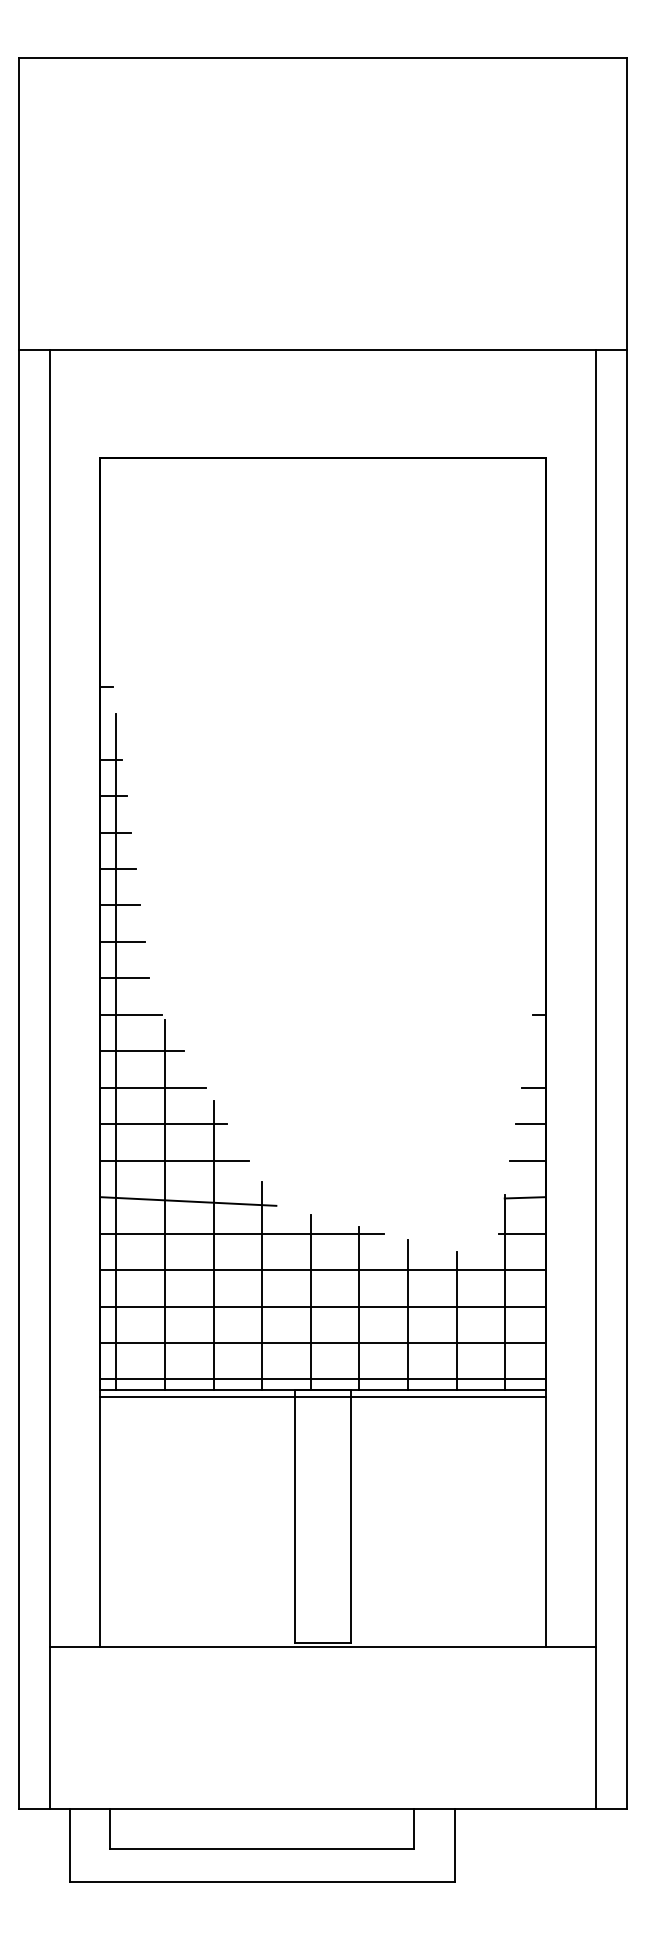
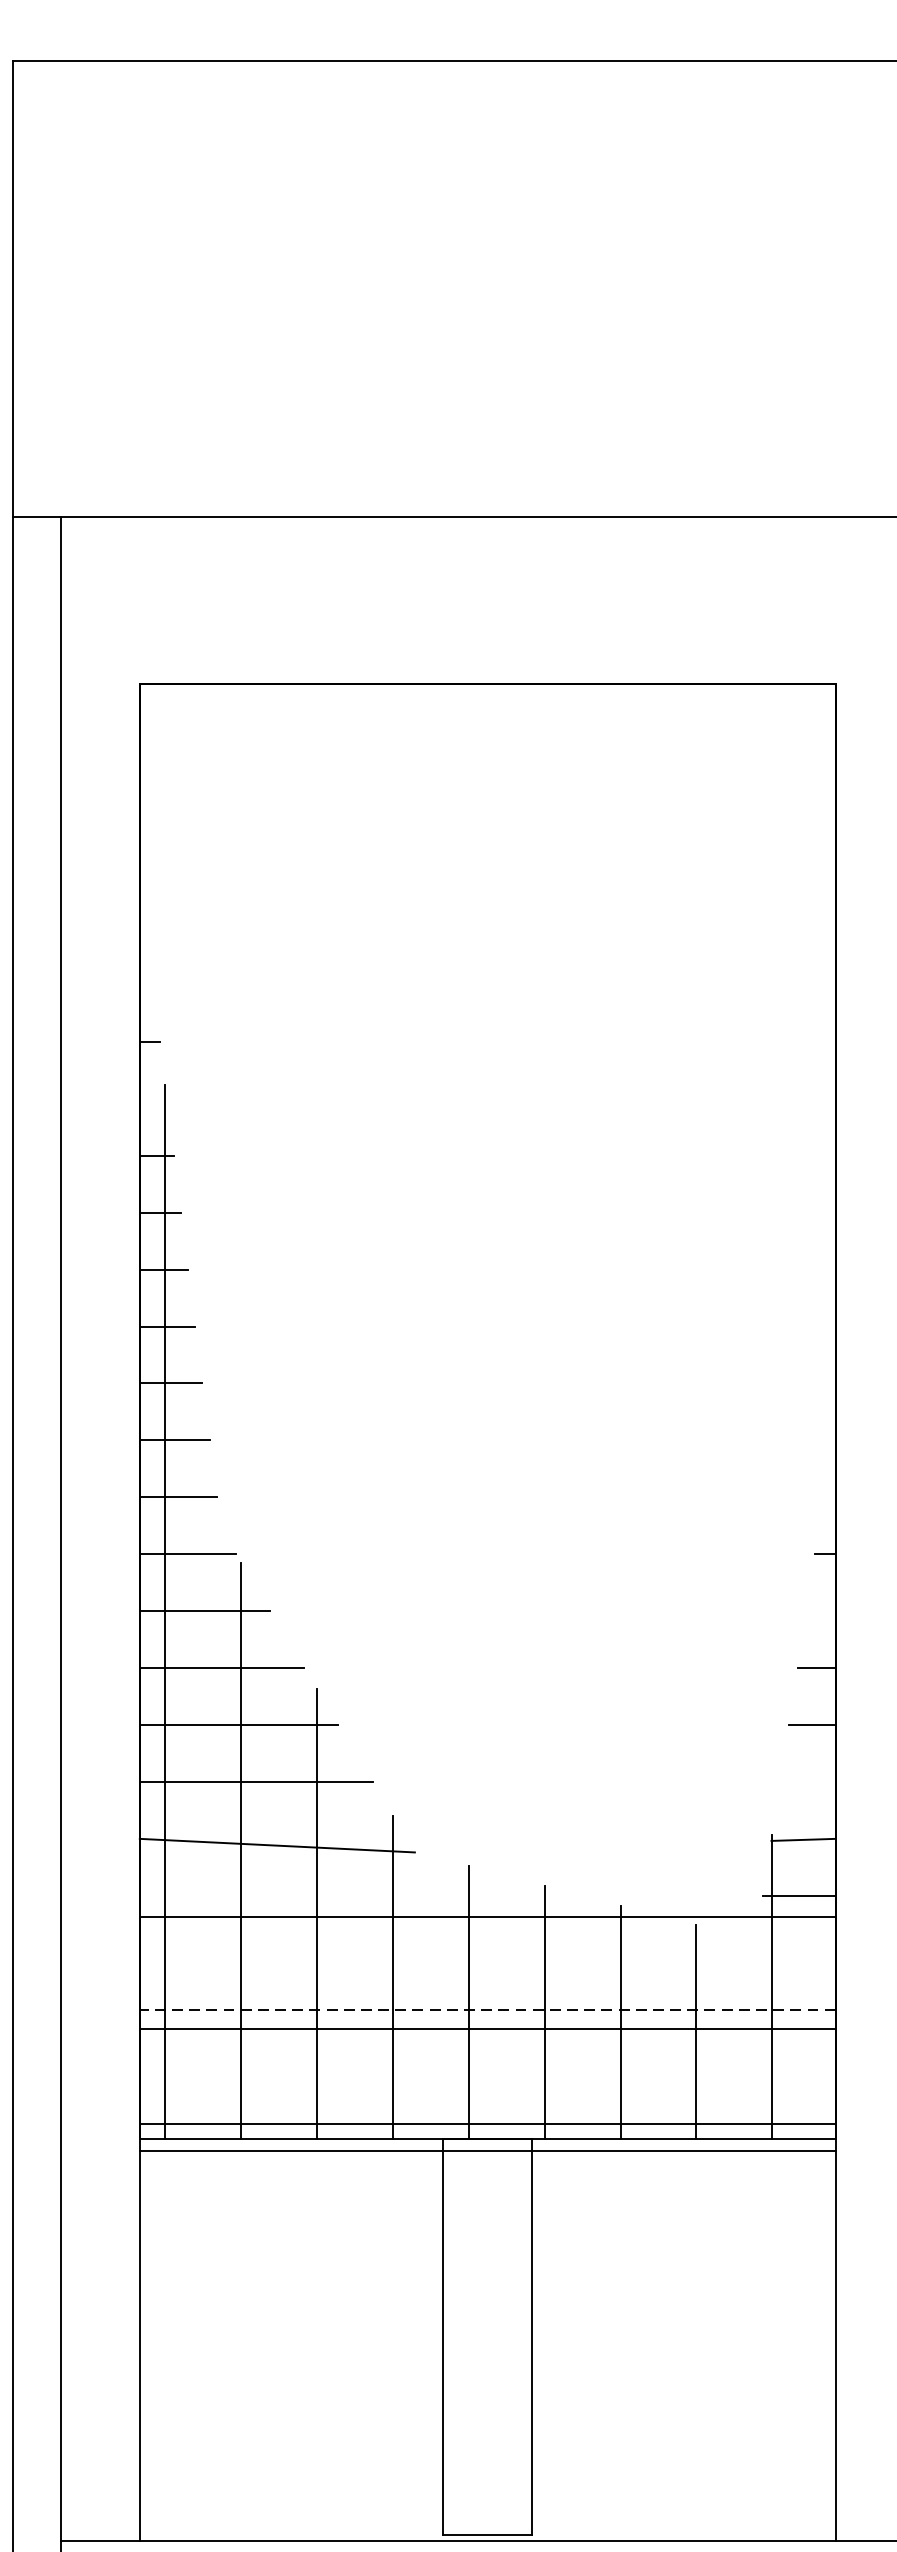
line: (527, 1160) -> (807, 1781), removed
line: (241, 1233) -> (360, 1895), removed
line: (322, 1270) -> (486, 1917), moved
line: (323, 1306) -> (488, 2009), solid -> dashed
line: (322, 1342) -> (486, 2028), moved

